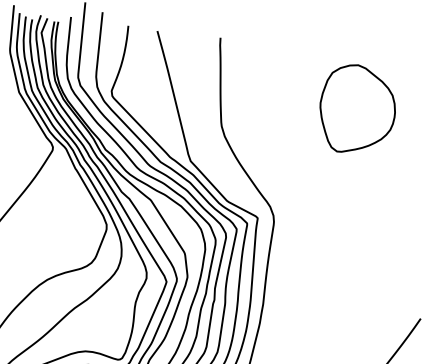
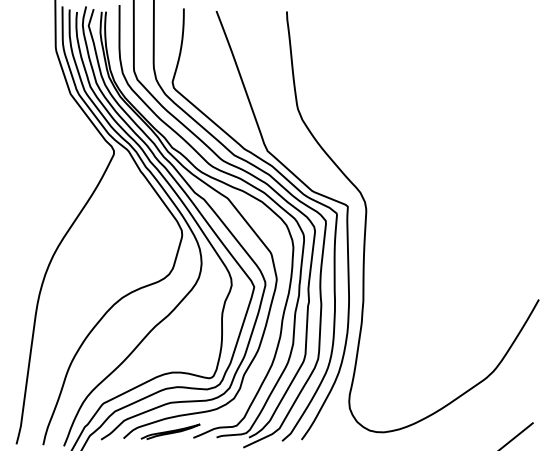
part: (357, 109) -> (445, 75), removed

